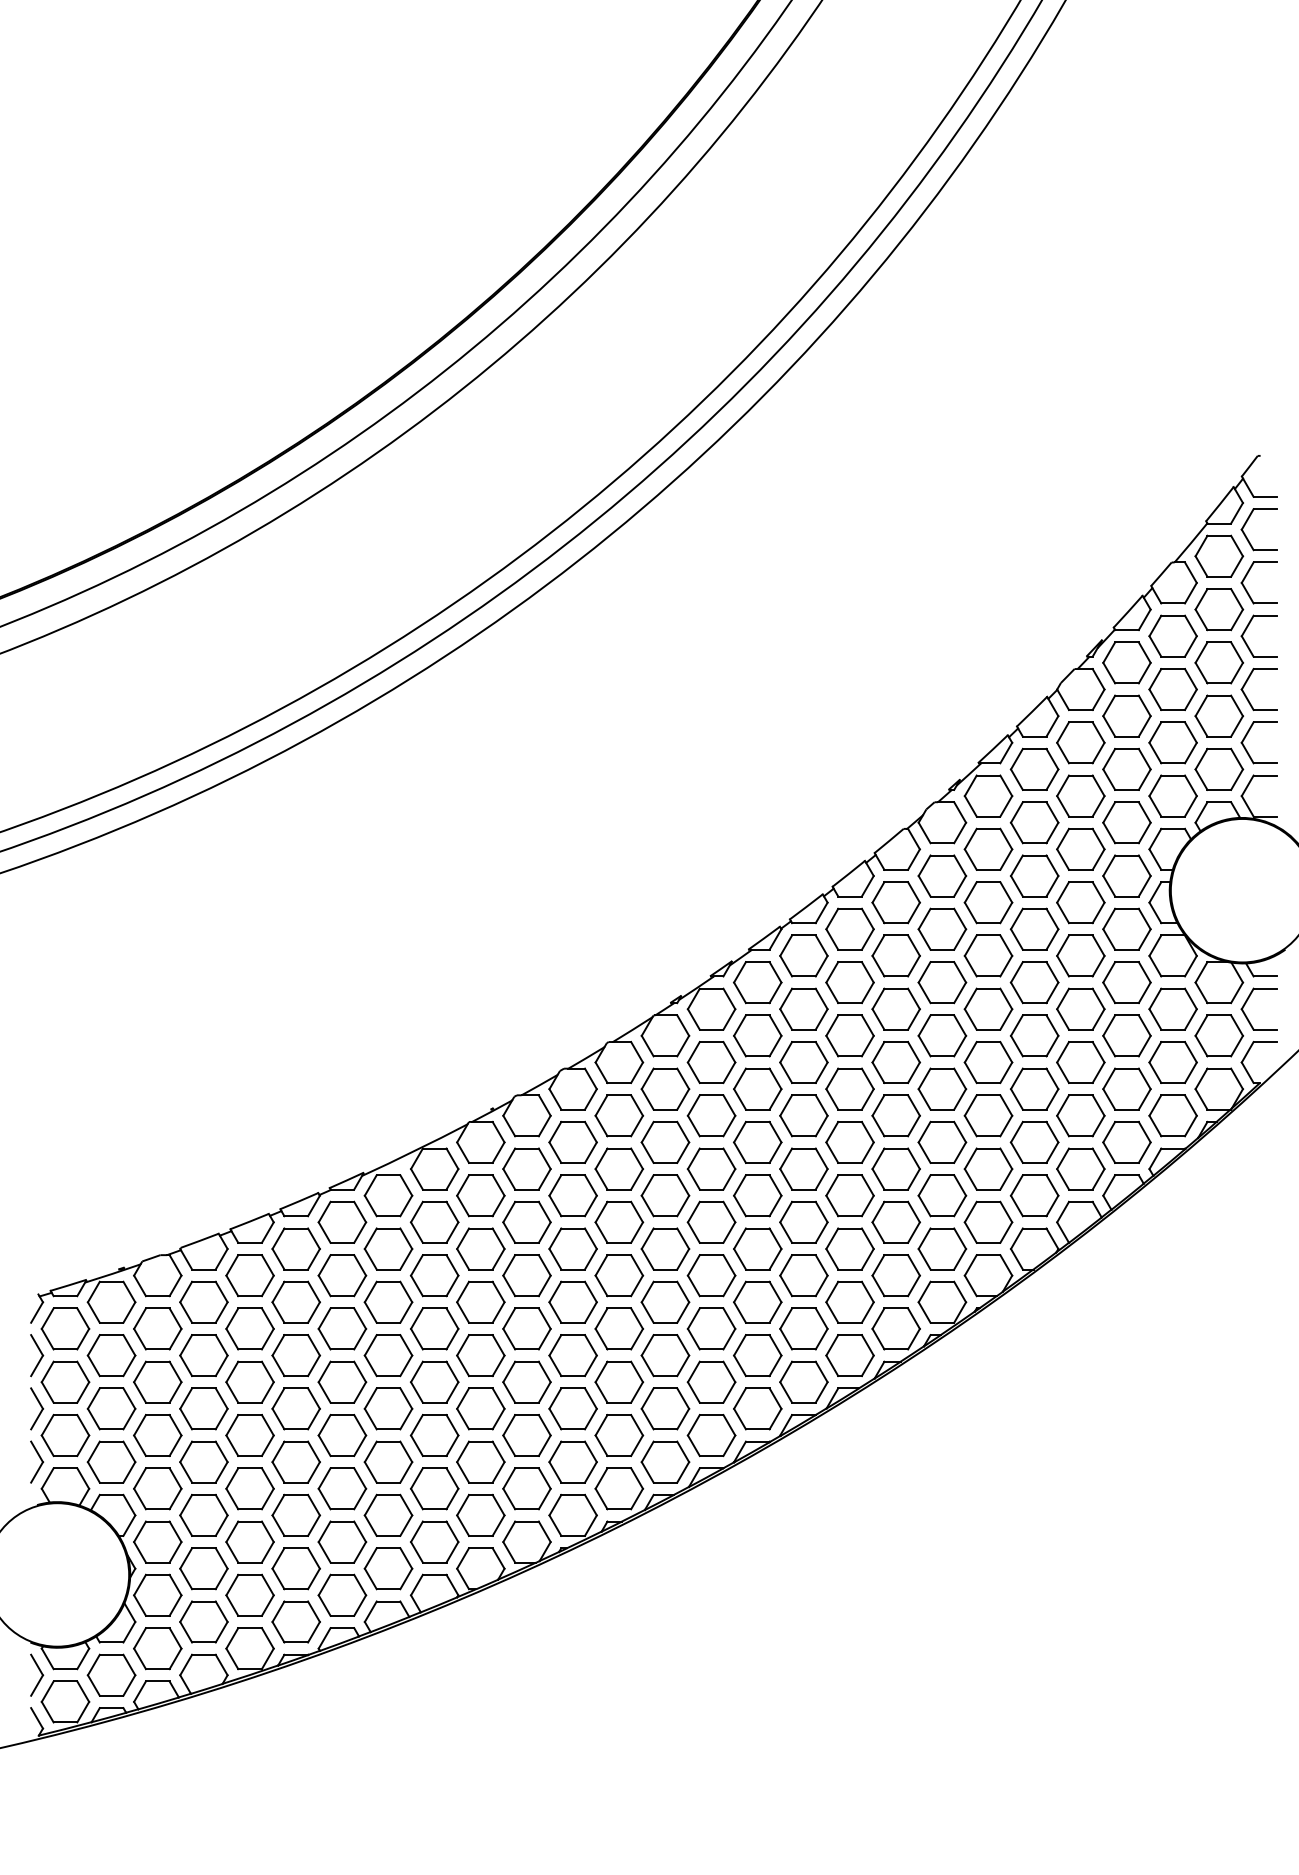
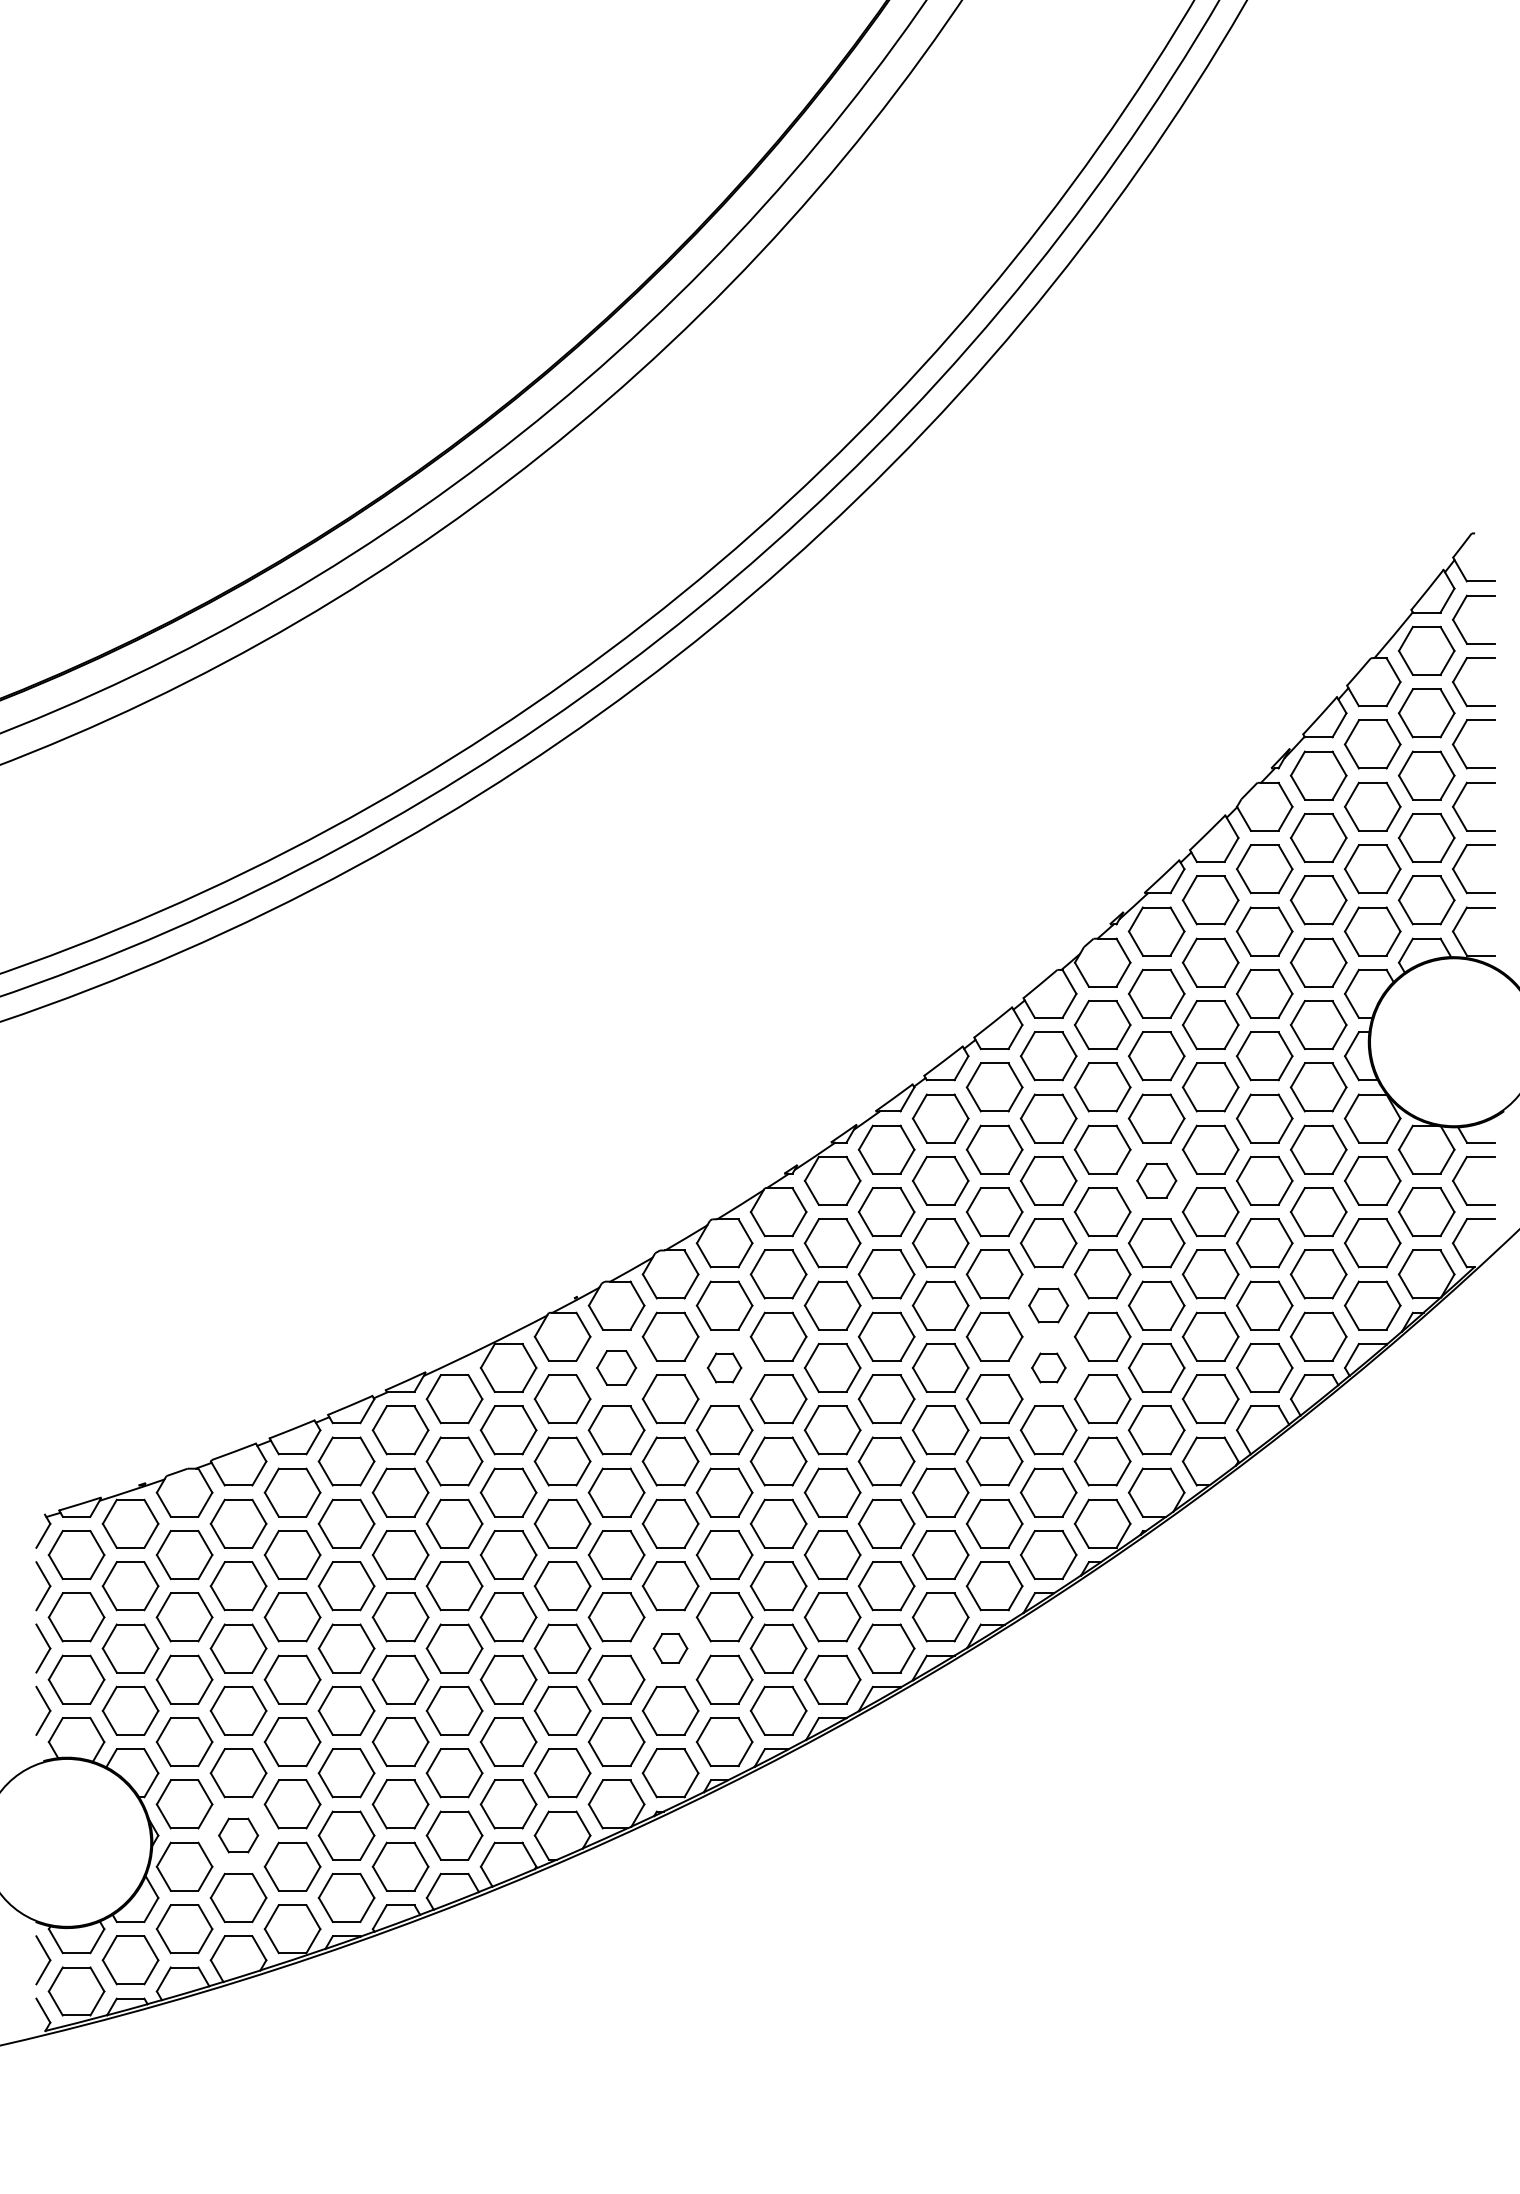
part: (988, 1008) -> (1156, 1180), size x0.7
part: (896, 1115) -> (1048, 1305), size x0.7
part: (526, 1168) -> (616, 1367), size x0.7
part: (619, 1168) -> (724, 1367), size x0.6
part: (896, 1168) -> (1048, 1367), size x0.6
part: (573, 1408) -> (670, 1648), size x0.6
part: (203, 1568) -> (238, 1835), size x0.7

